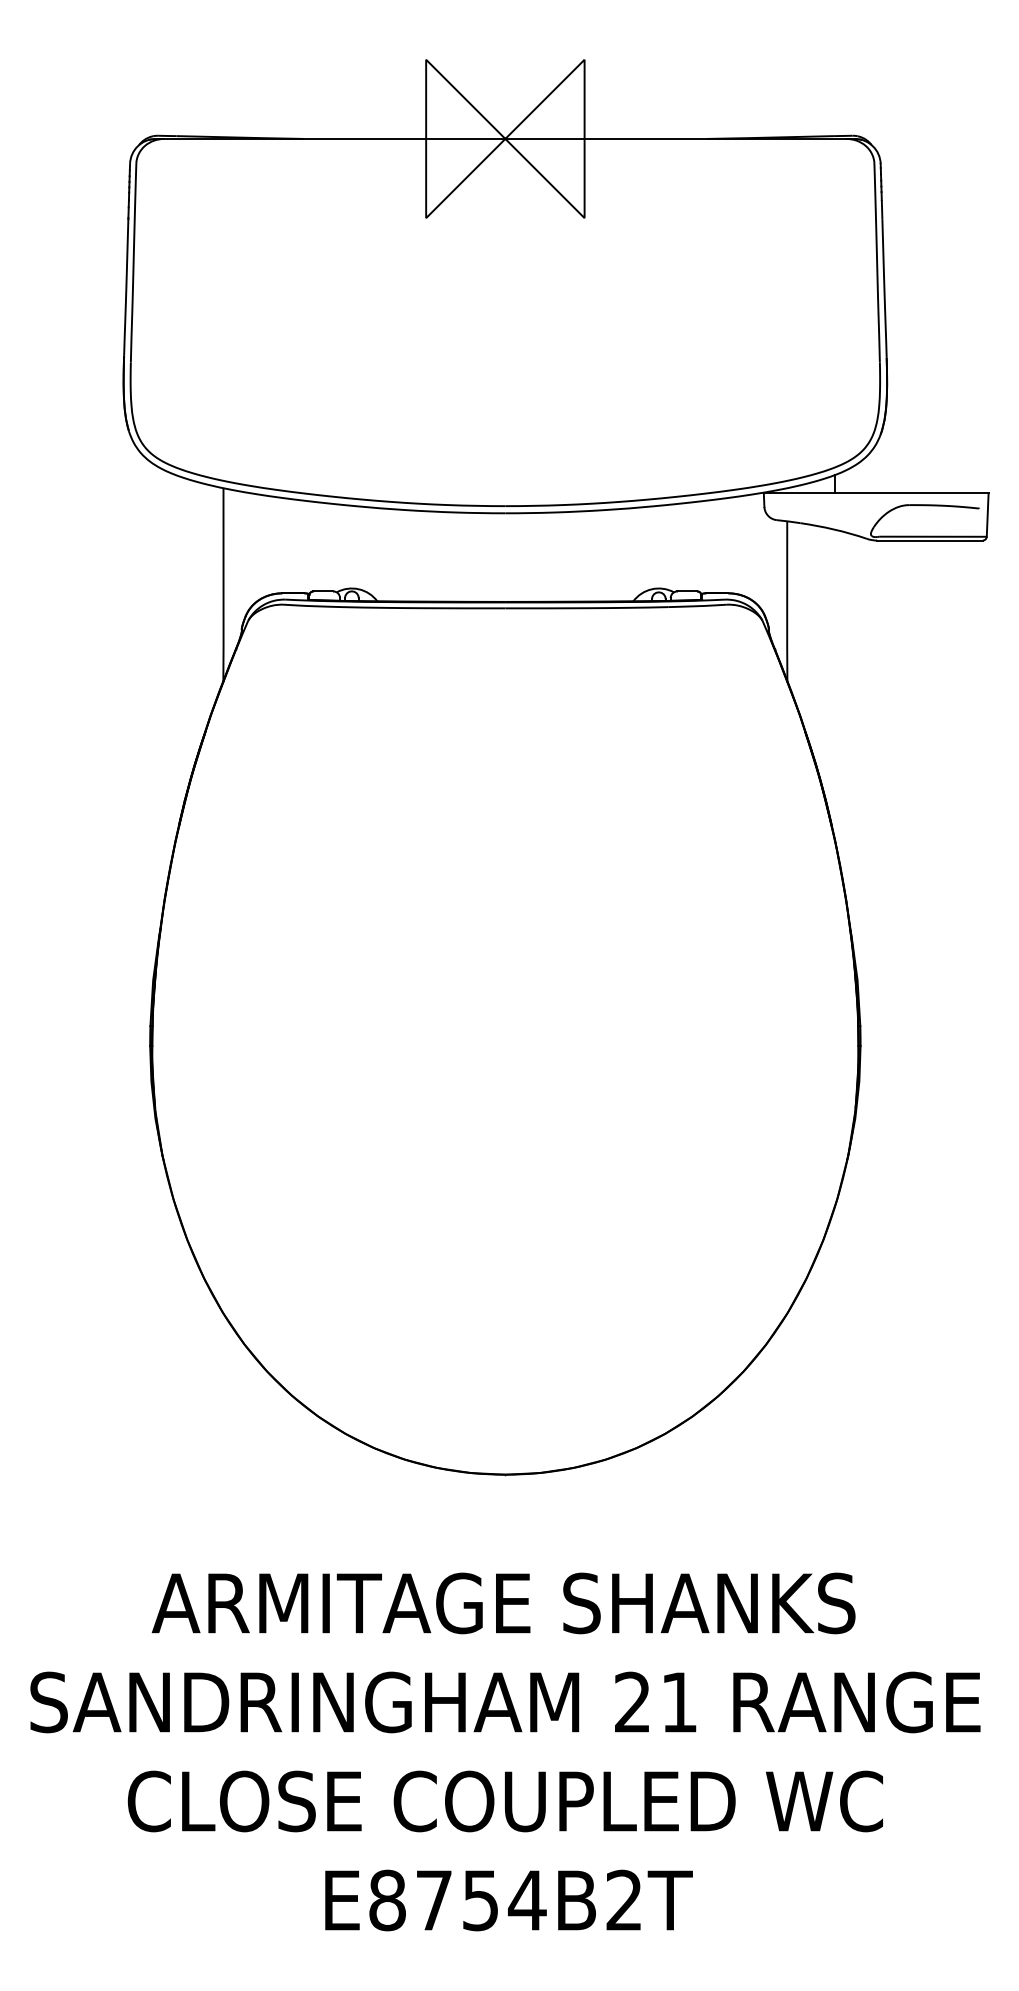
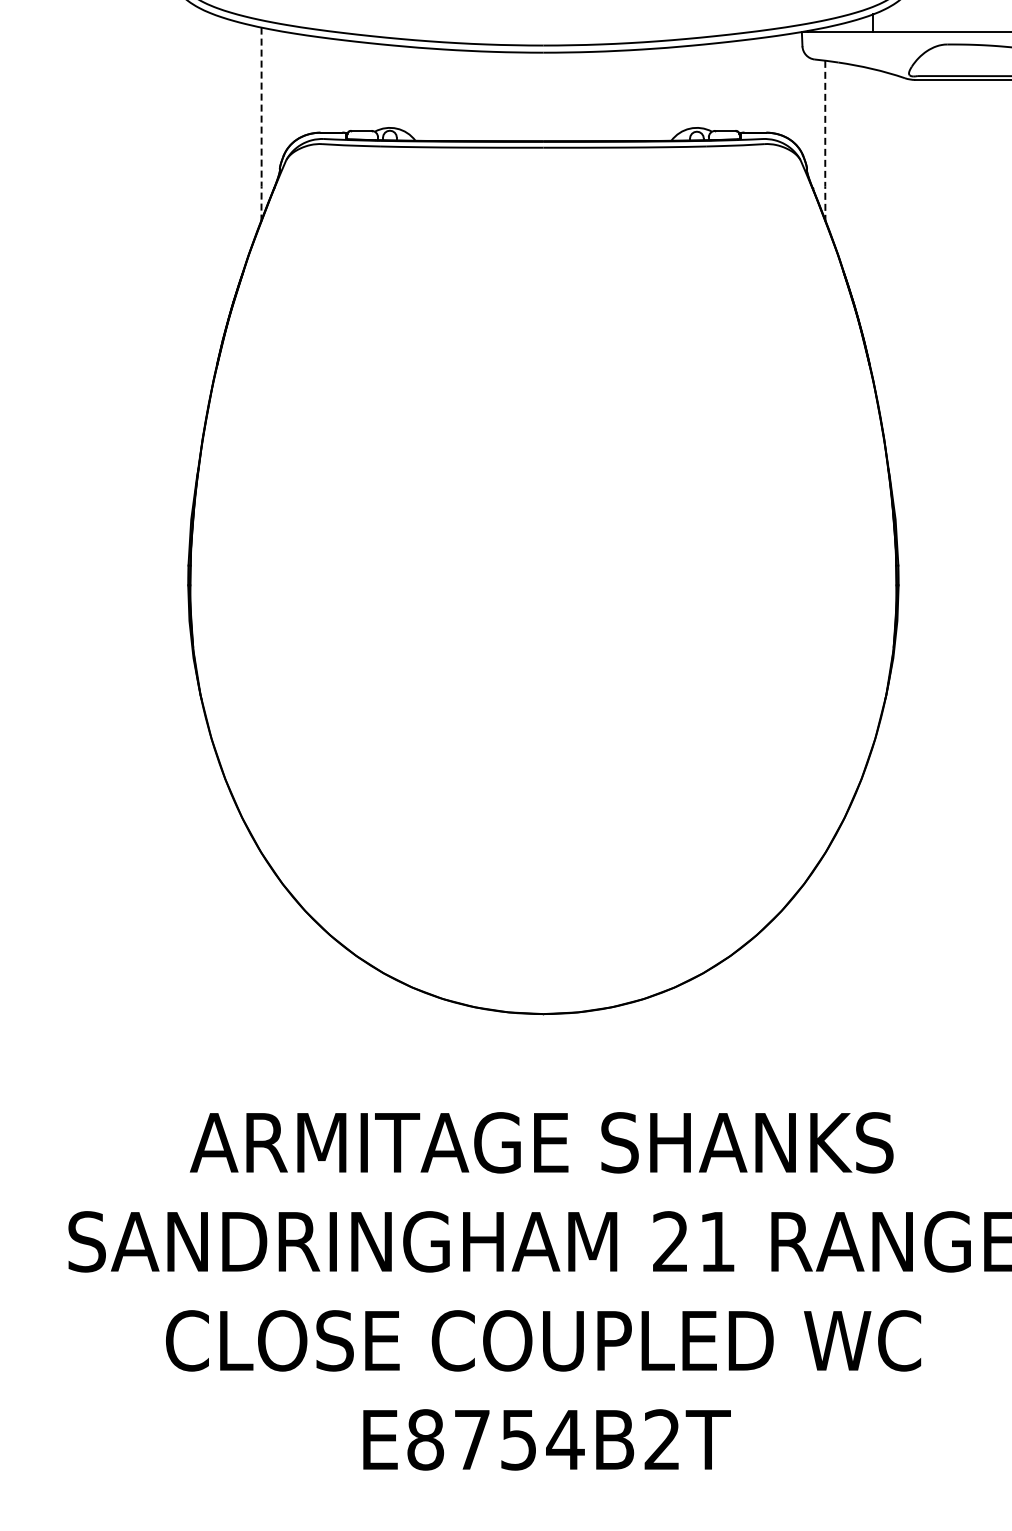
line: (223, 587) -> (261, 126), solid -> dashed
line: (787, 603) -> (825, 142), solid -> dashed

